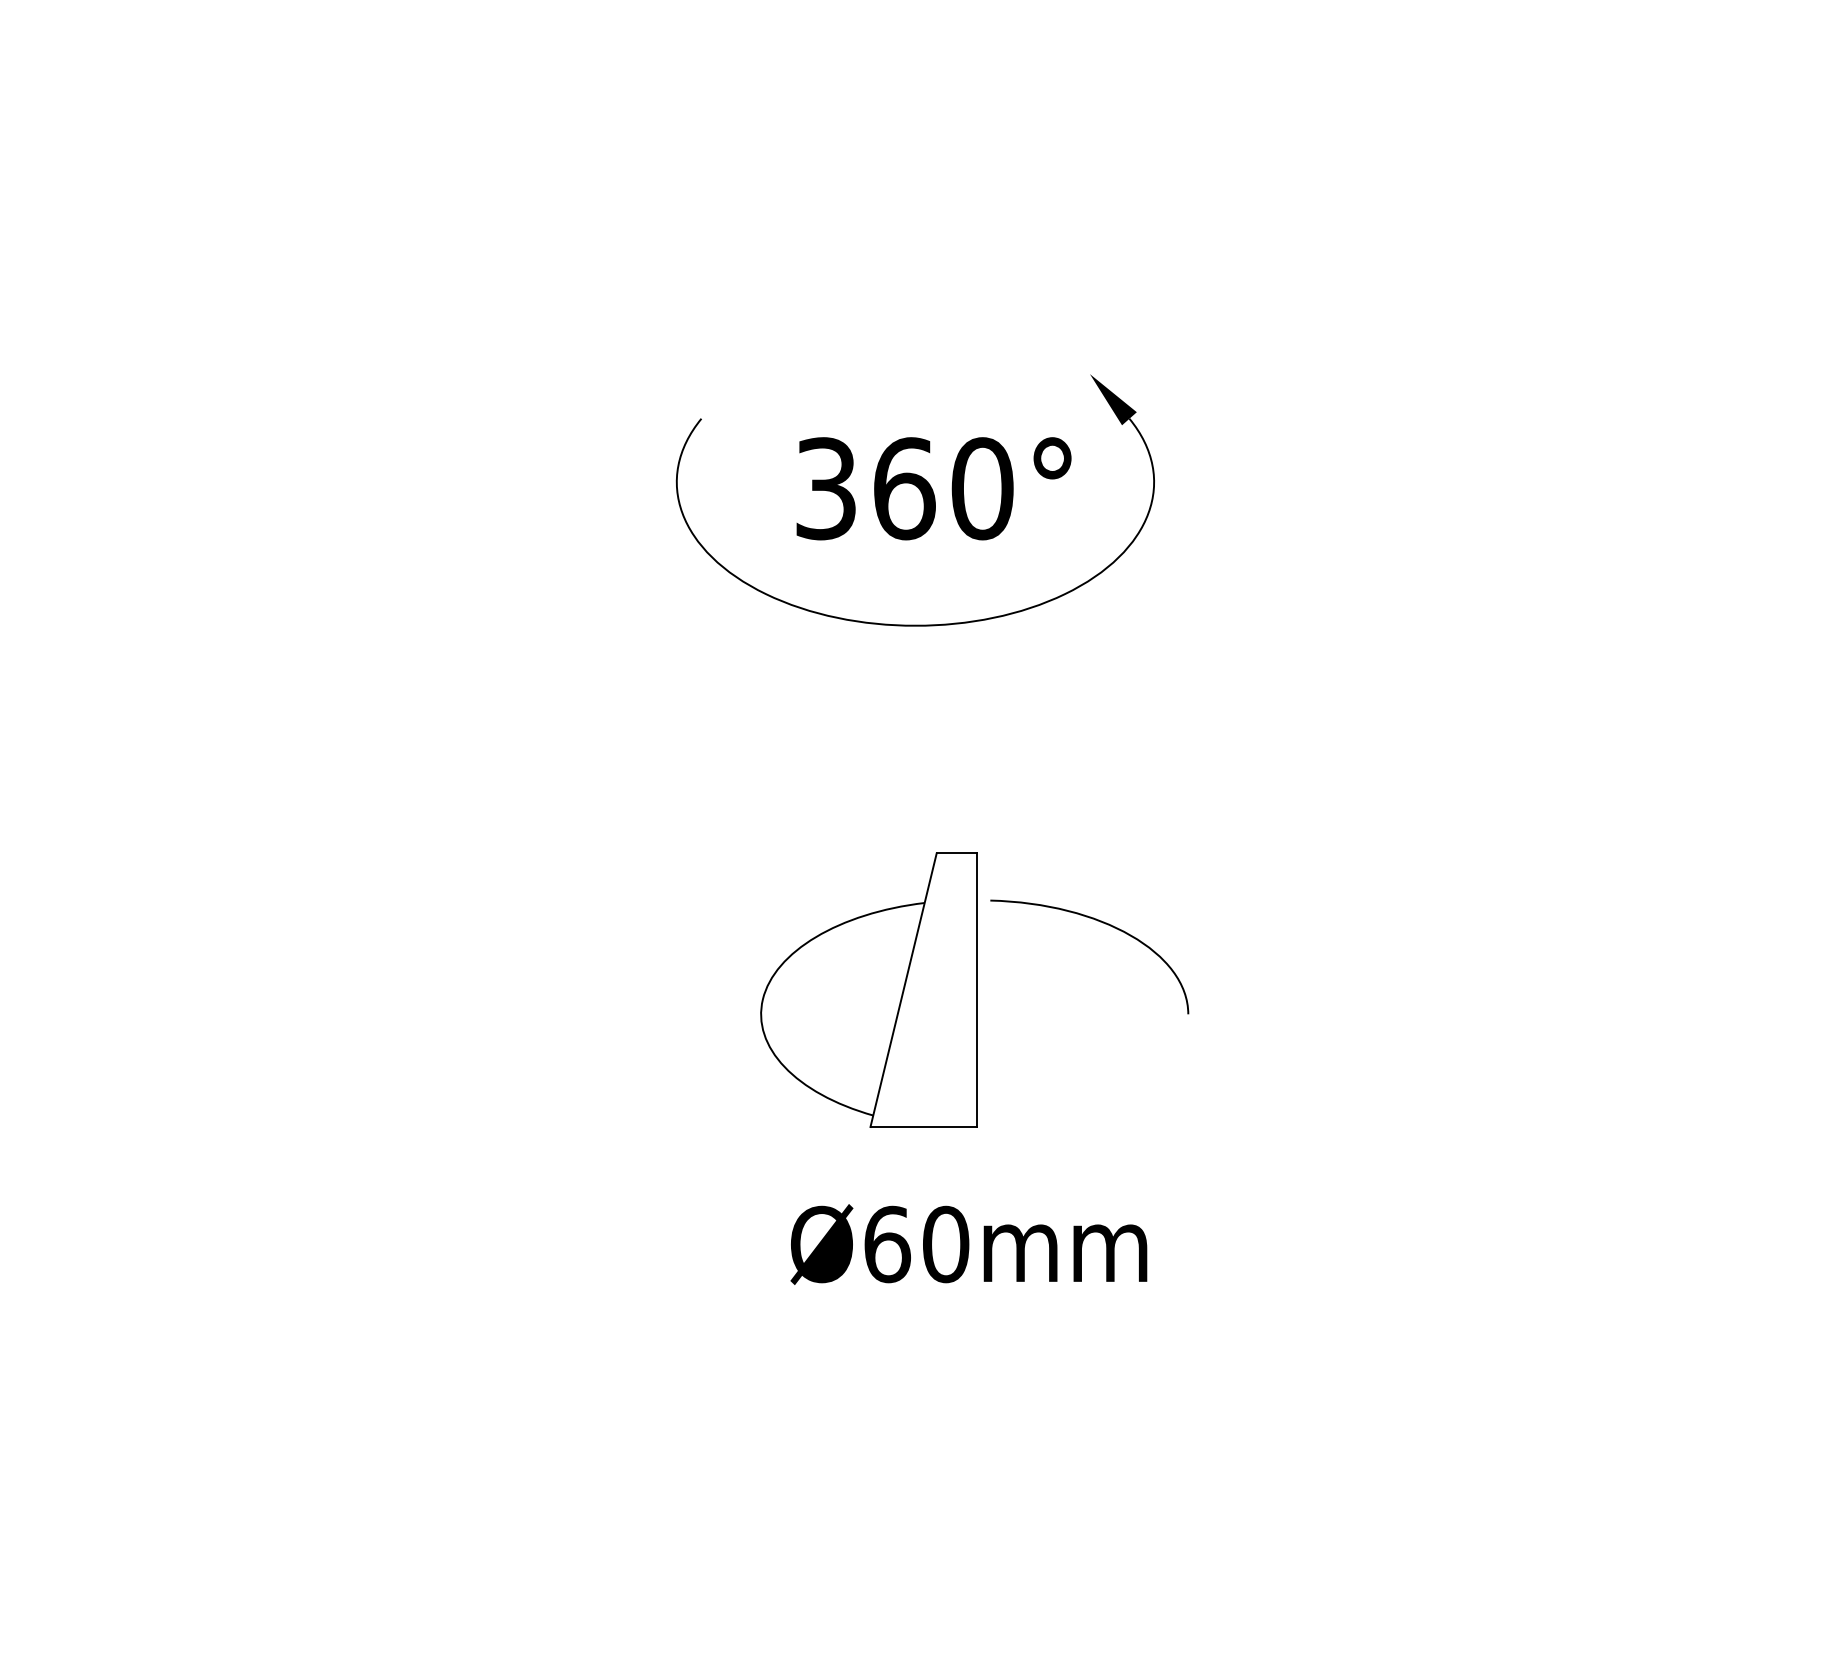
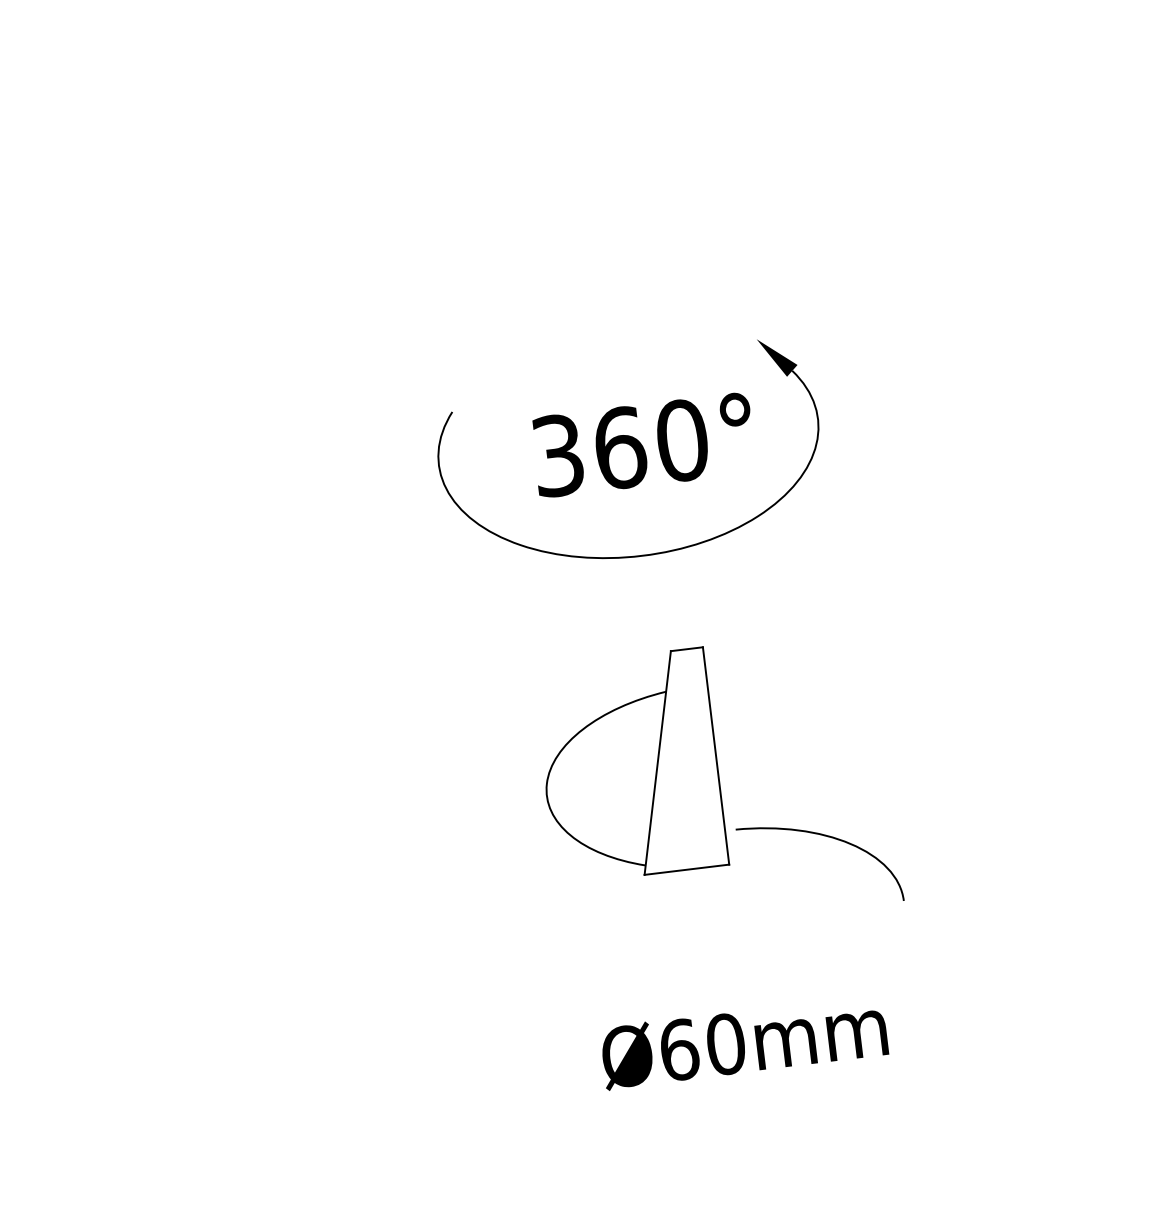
curve: (1102, 923) -> (826, 837), moved
part: (868, 989) -> (629, 765), moved

